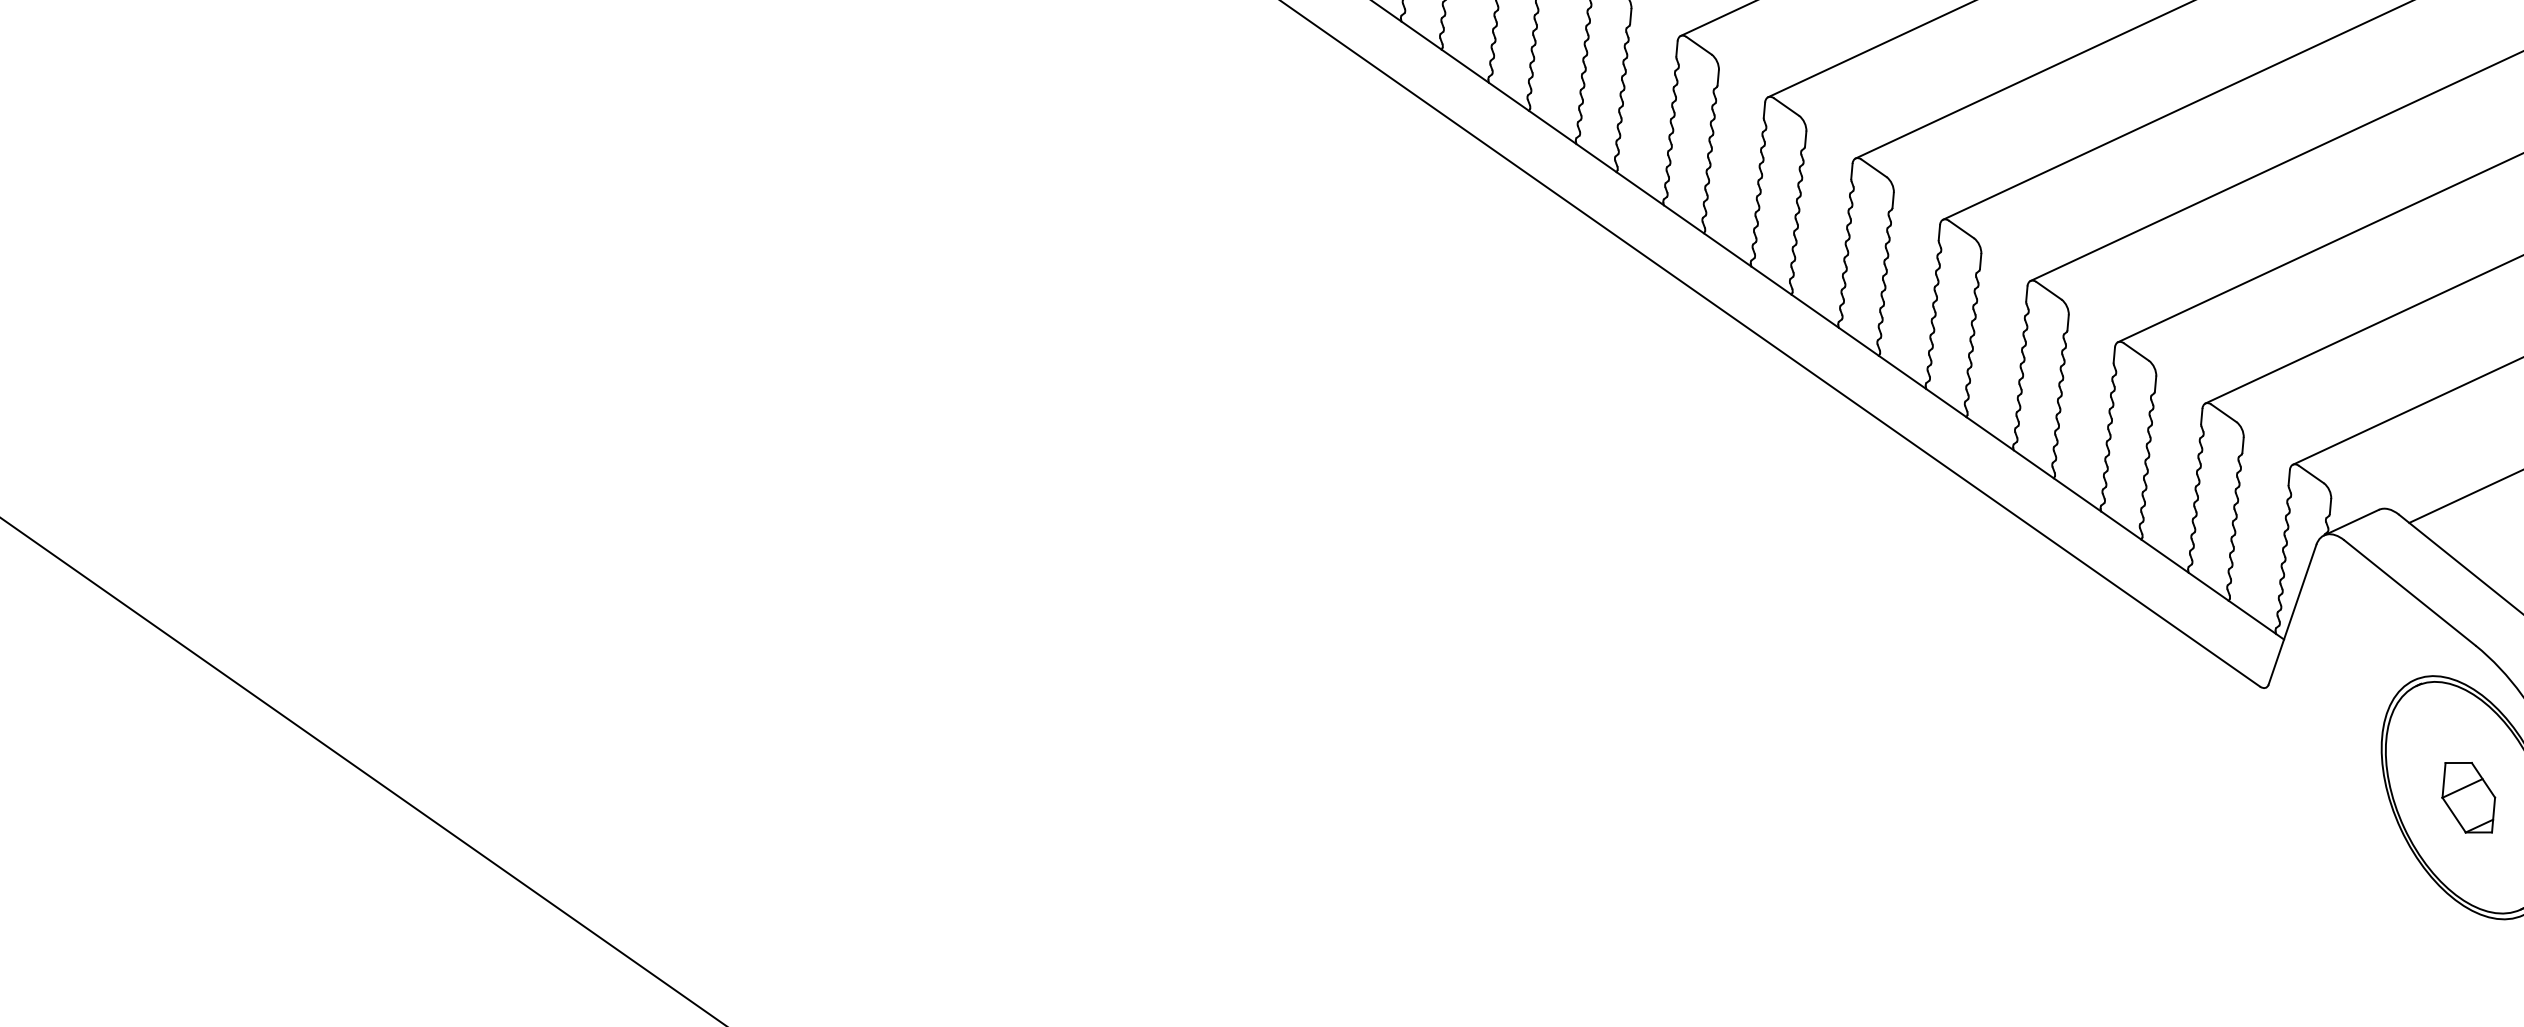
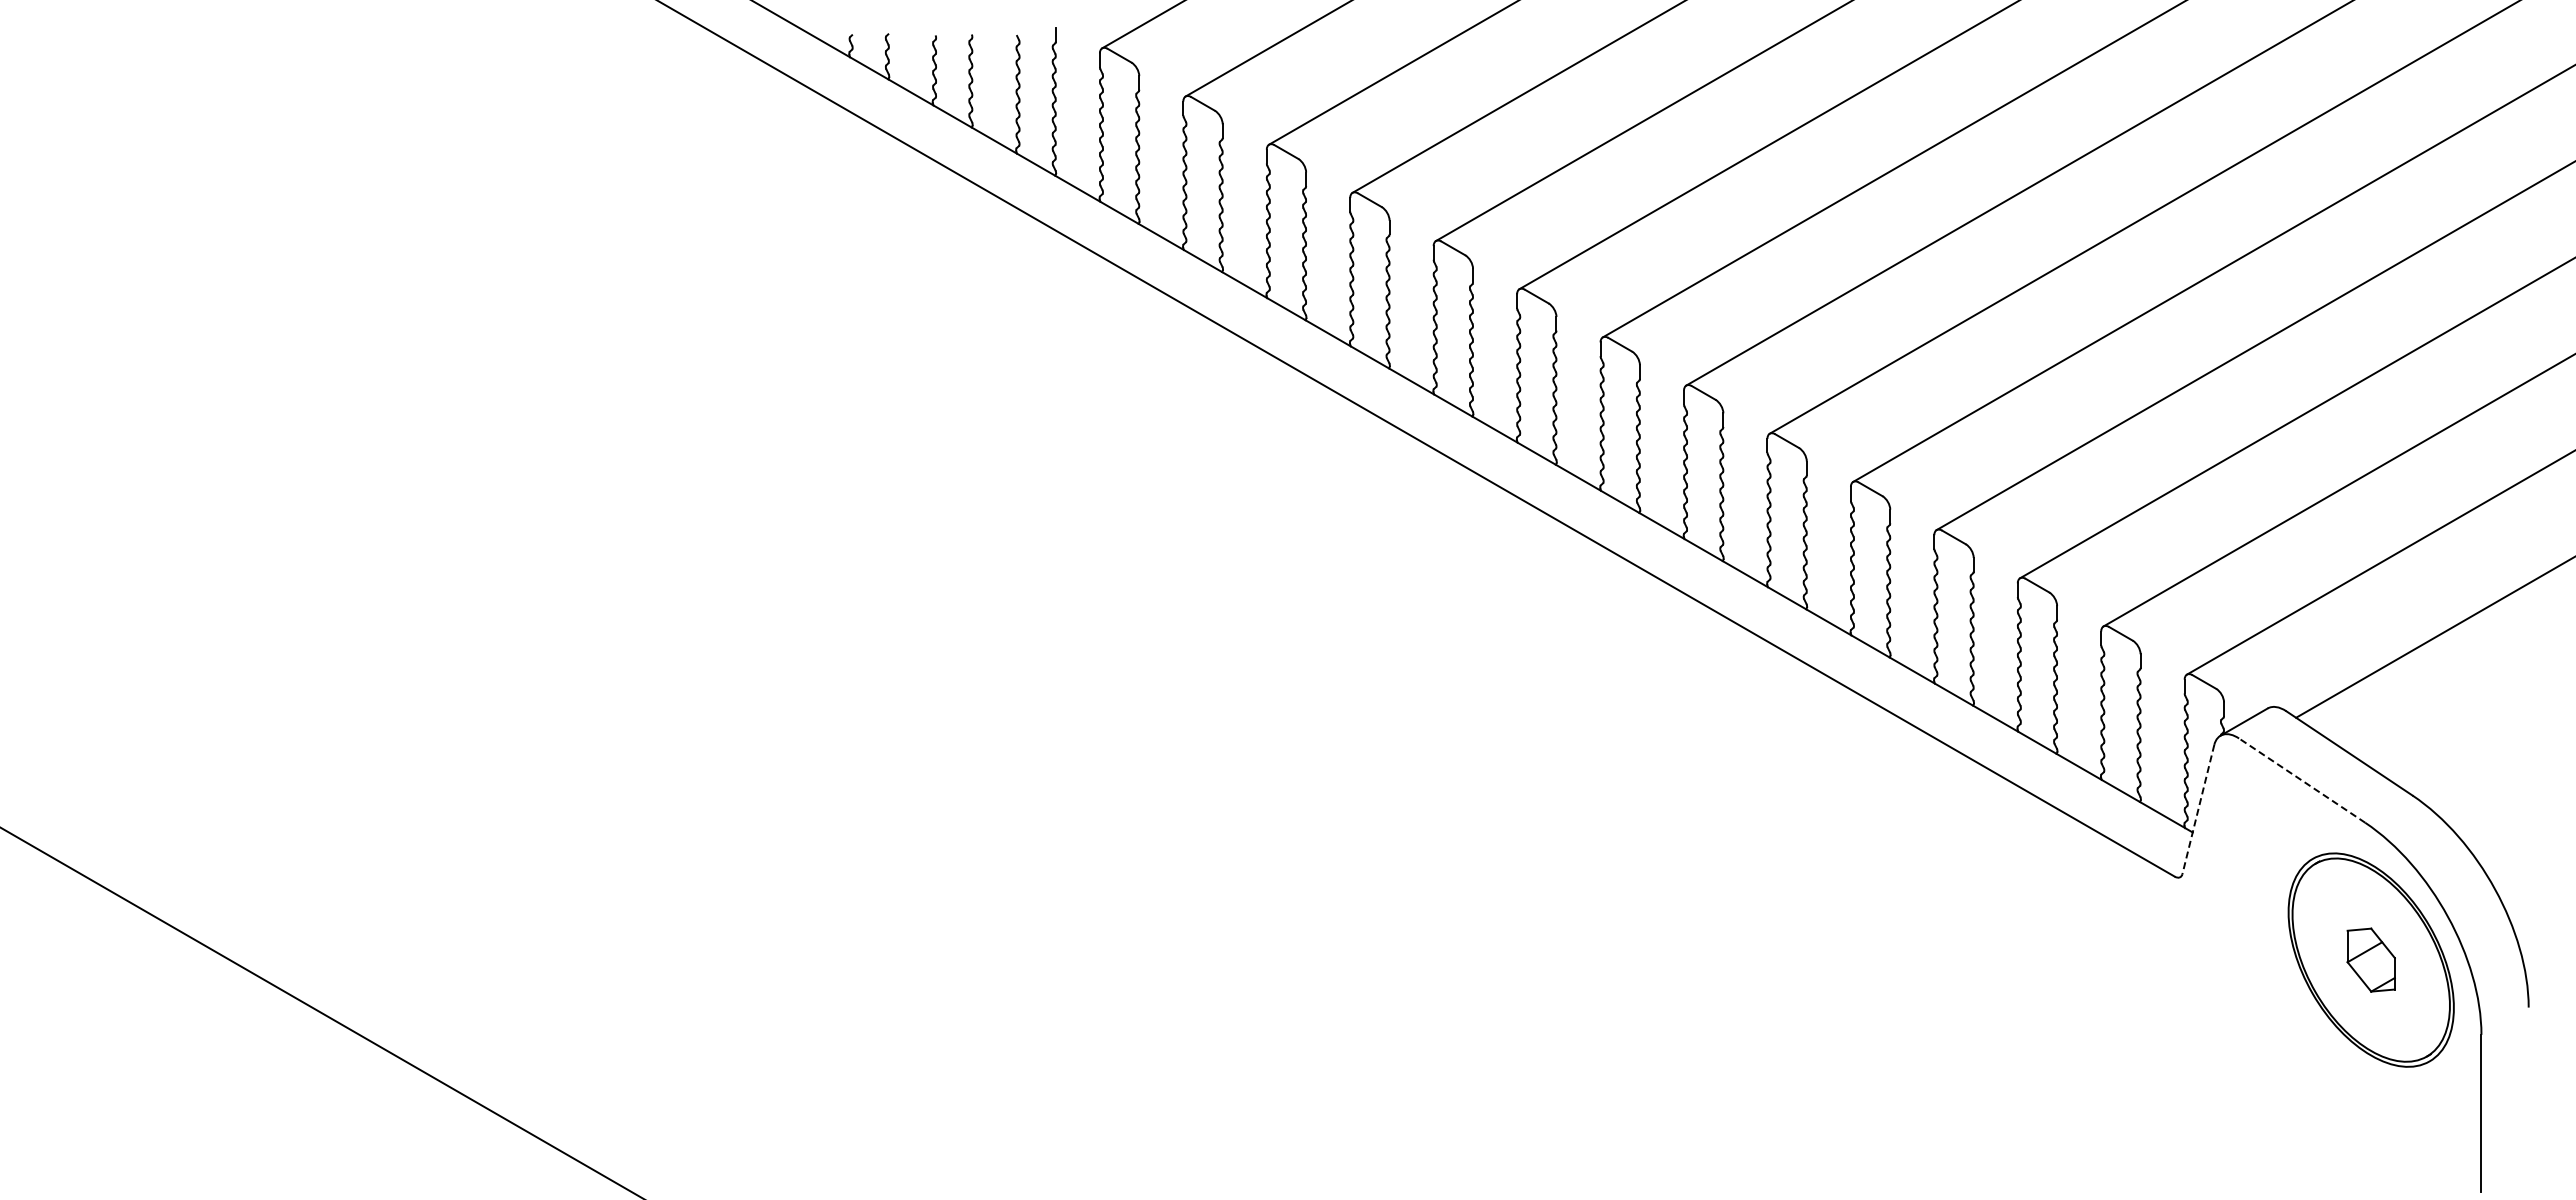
line: (2410, 592) -> (2302, 780), solid -> dashed
line: (2292, 614) -> (2198, 809), solid -> dashed

